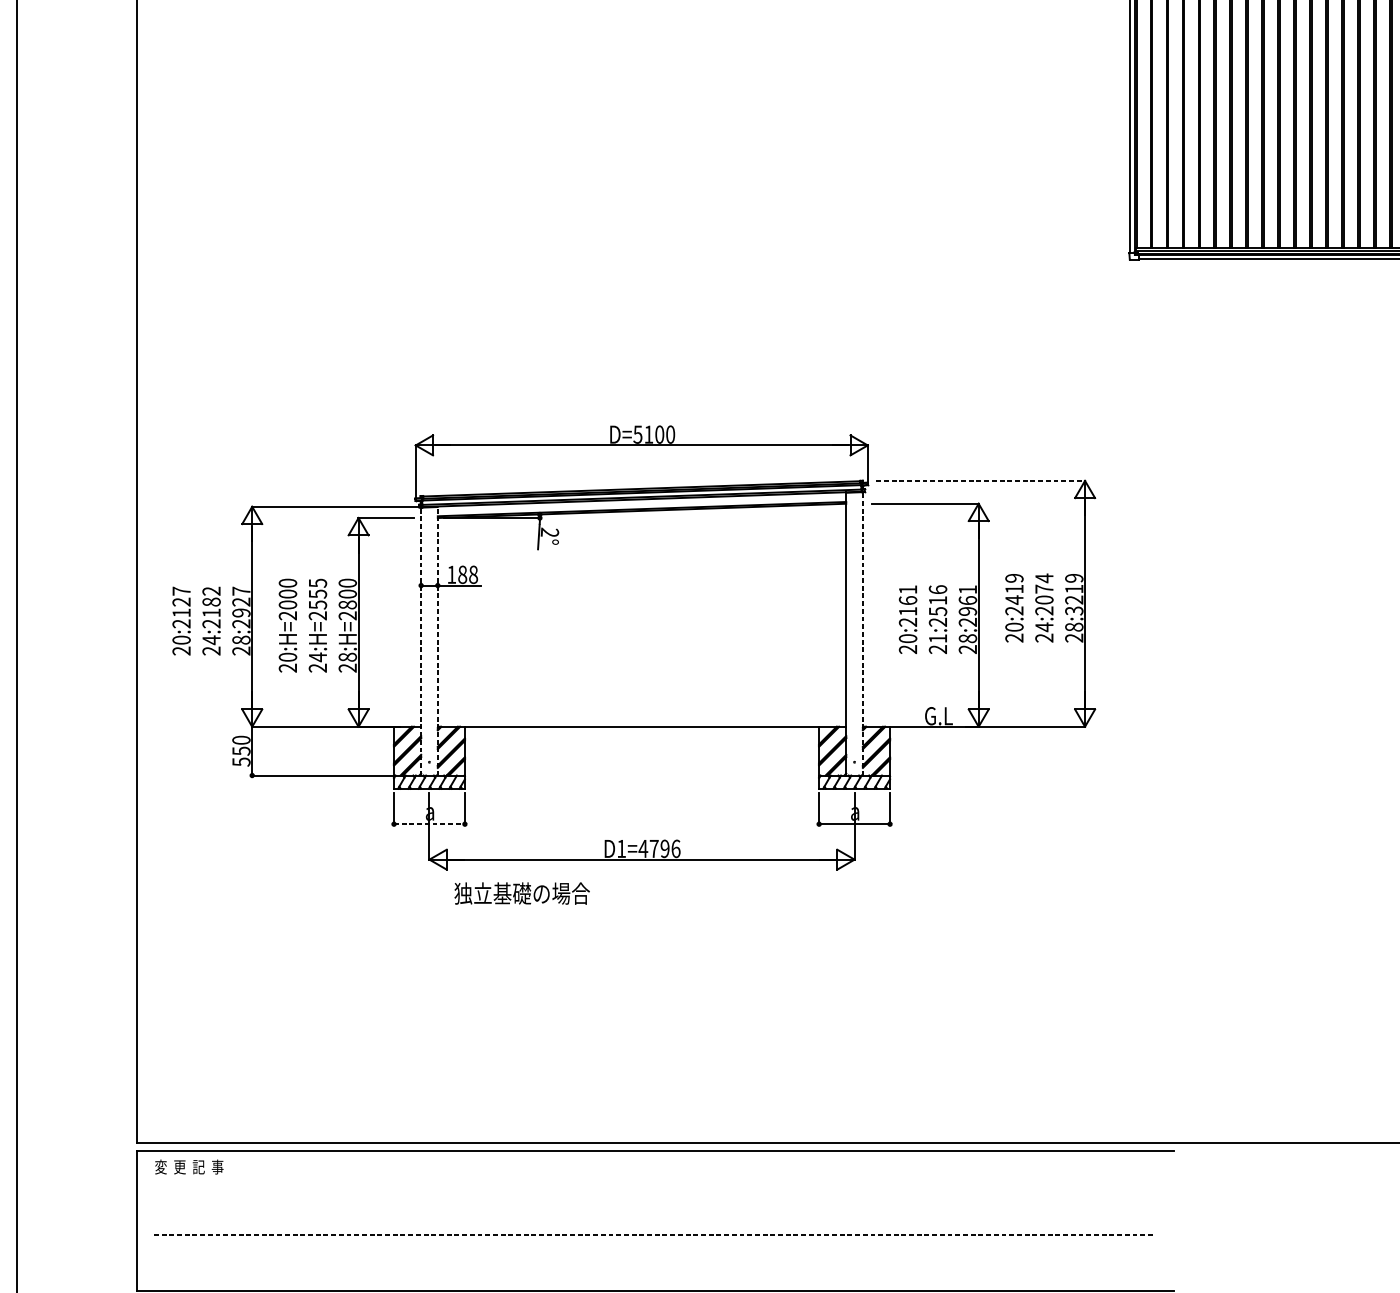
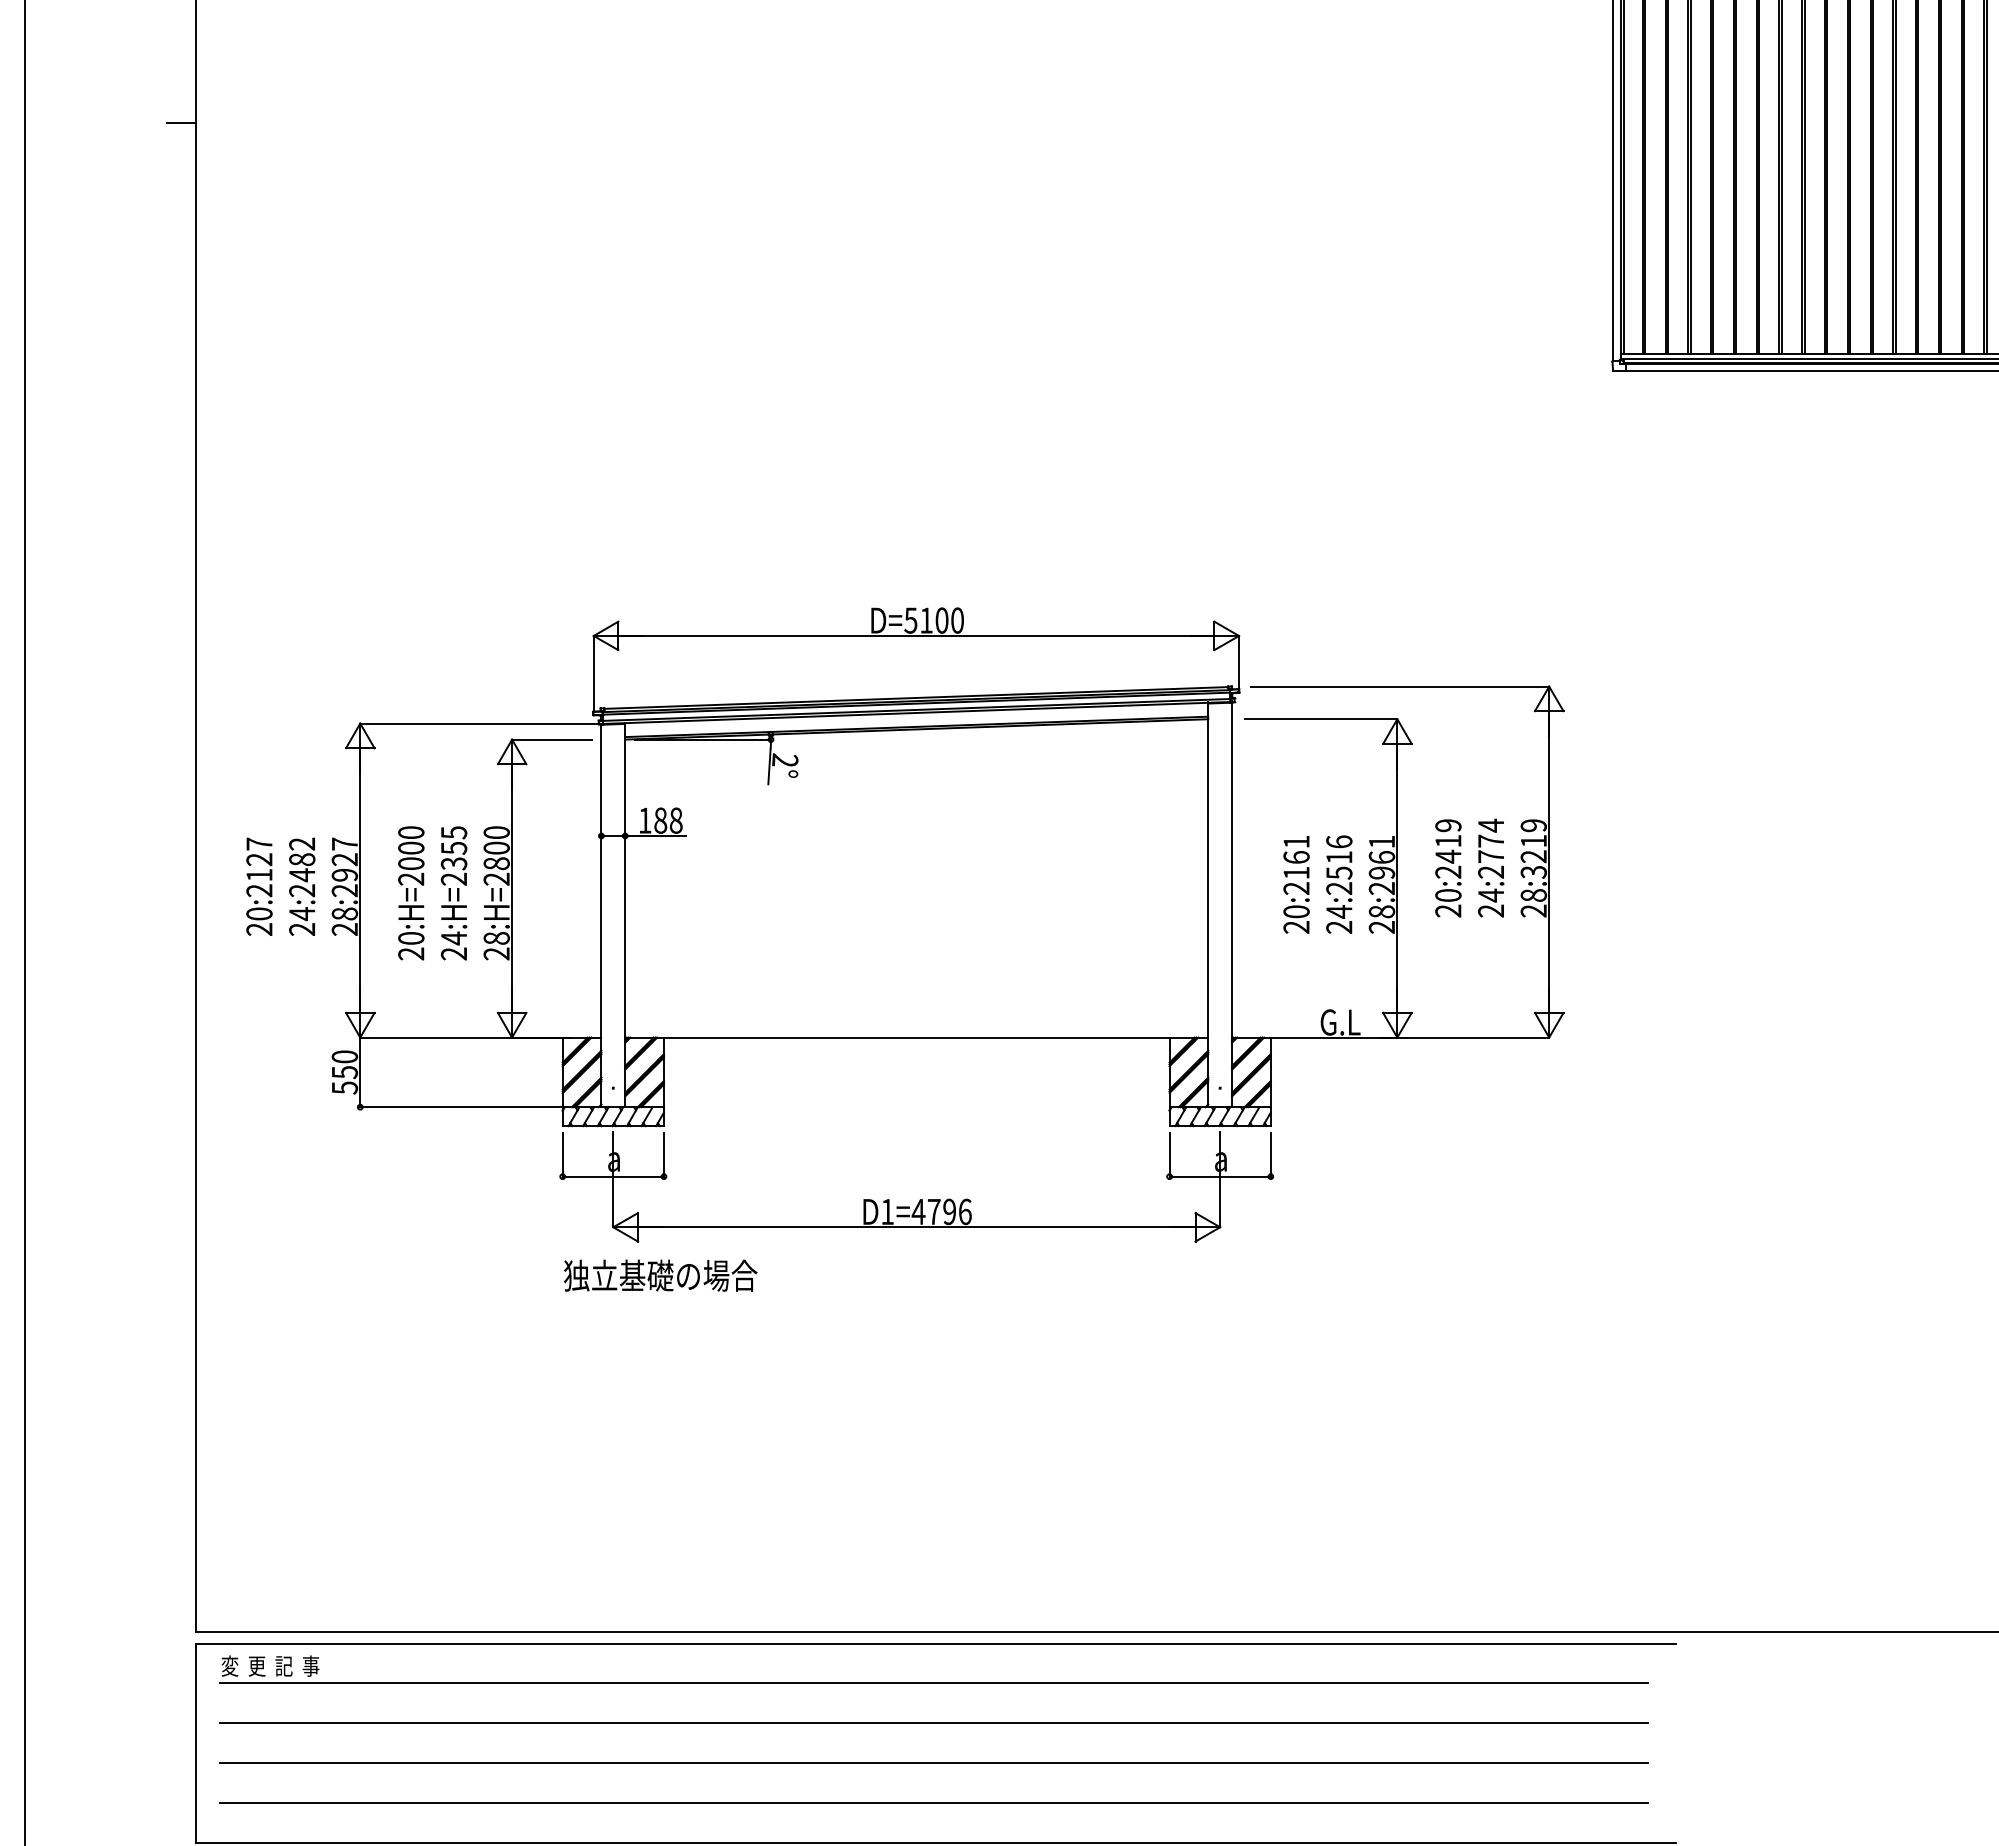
line: (126, 86) -> (181, 123), added
line: (980, 480) -> (1400, 686), dashed -> solid
text: (1044, 599) -> (1491, 856), 24:2074 -> 24:2774
text: (317, 604) -> (453, 863), 24:H=2555 -> 24:H=2355
text: (211, 613) -> (301, 875), 24:2182 -> 24:2482
line: (863, 632) -> (1232, 903), dashed -> solid
text: (938, 638) -> (1339, 911), 21:2516 -> 24:2516
line: (438, 640) -> (625, 914), dashed -> solid
line: (421, 641) -> (601, 915), dashed -> solid
line: (429, 824) -> (613, 1176), dashed -> solid
text: (522, 893) -> (660, 1275), moved
line: (653, 1179) -> (933, 1683), added
line: (653, 1207) -> (933, 1723), added
line: (653, 1235) -> (933, 1763), dashed -> solid
line: (653, 1263) -> (933, 1803), added

